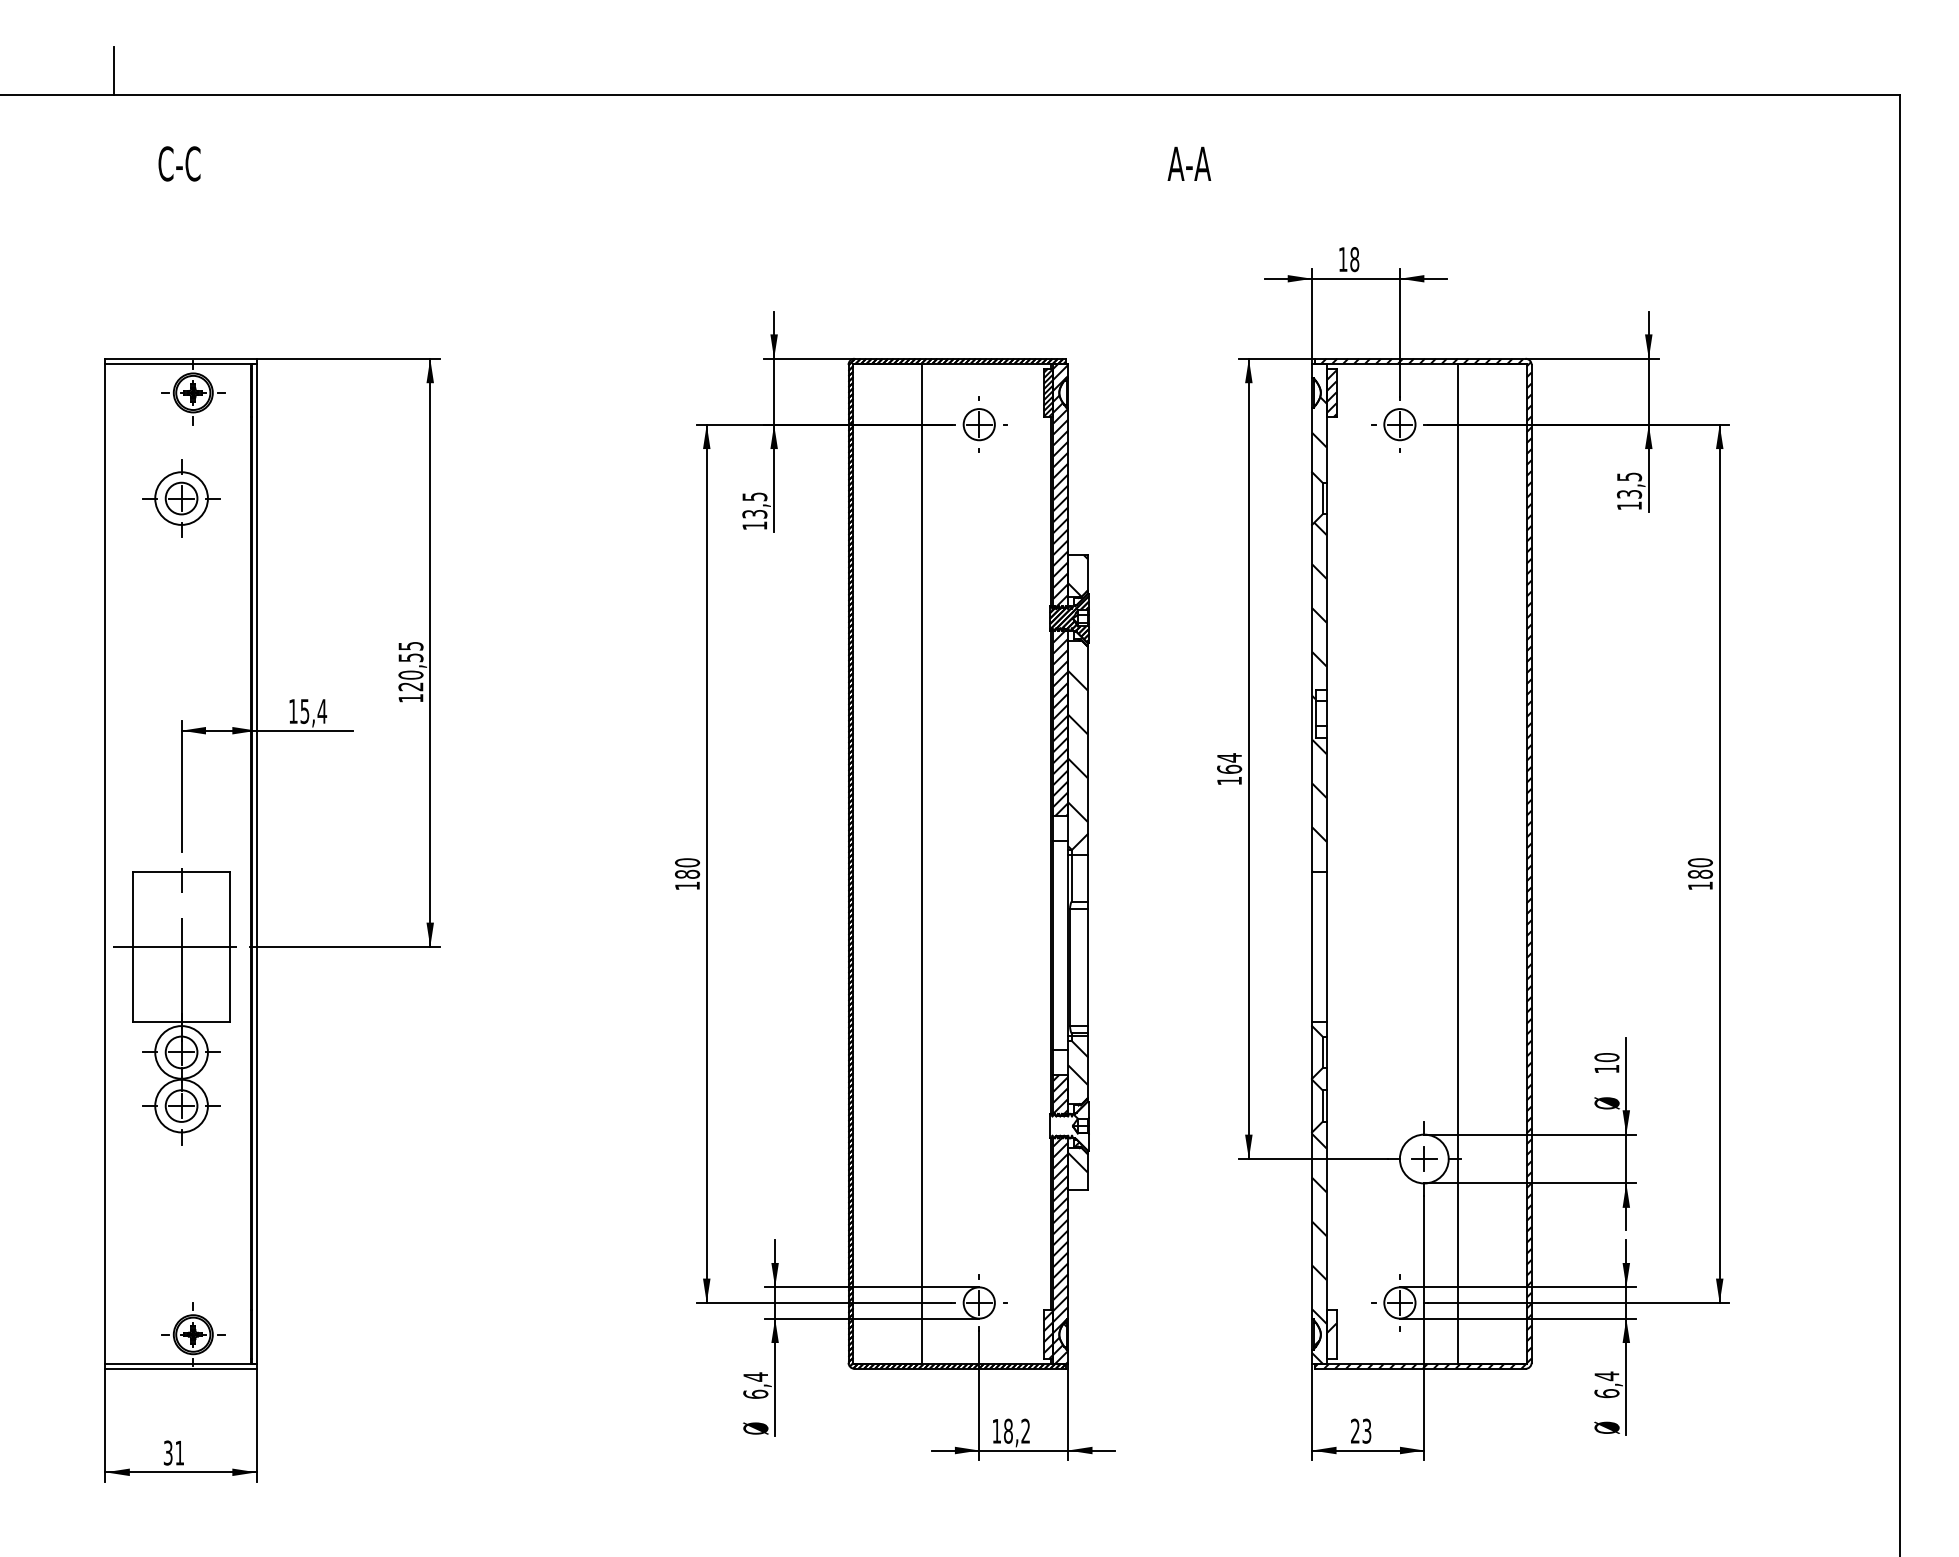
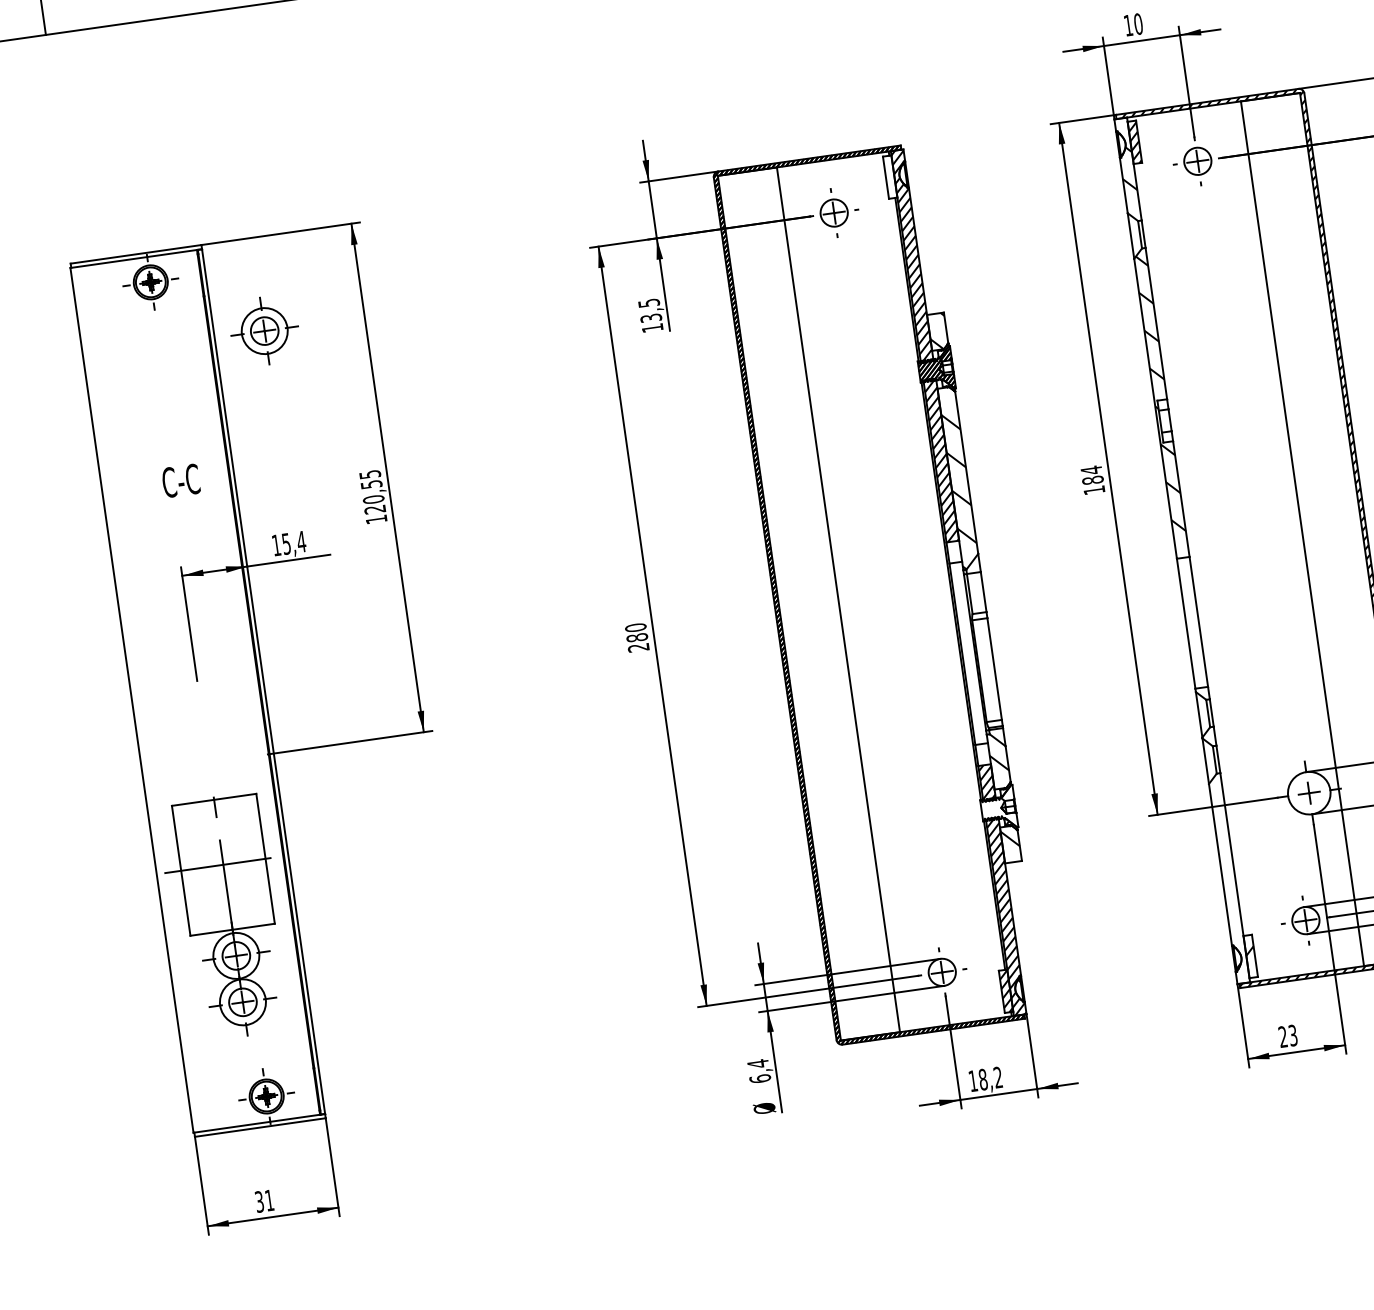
text: (179, 163) -> (180, 480), moved
text: (1354, 259) -> (1138, 24), 18 -> 10
hatch: (1048, 392) -> (890, 176), removed
part: (181, 498) -> (264, 331), moved
text: (1229, 768) -> (1092, 479), 164 -> 184
text: (687, 885) -> (638, 647), 180 -> 280
part: (174, 1006) -> (224, 917), moved
hatch: (1319, 1248) -> (1229, 883), removed

